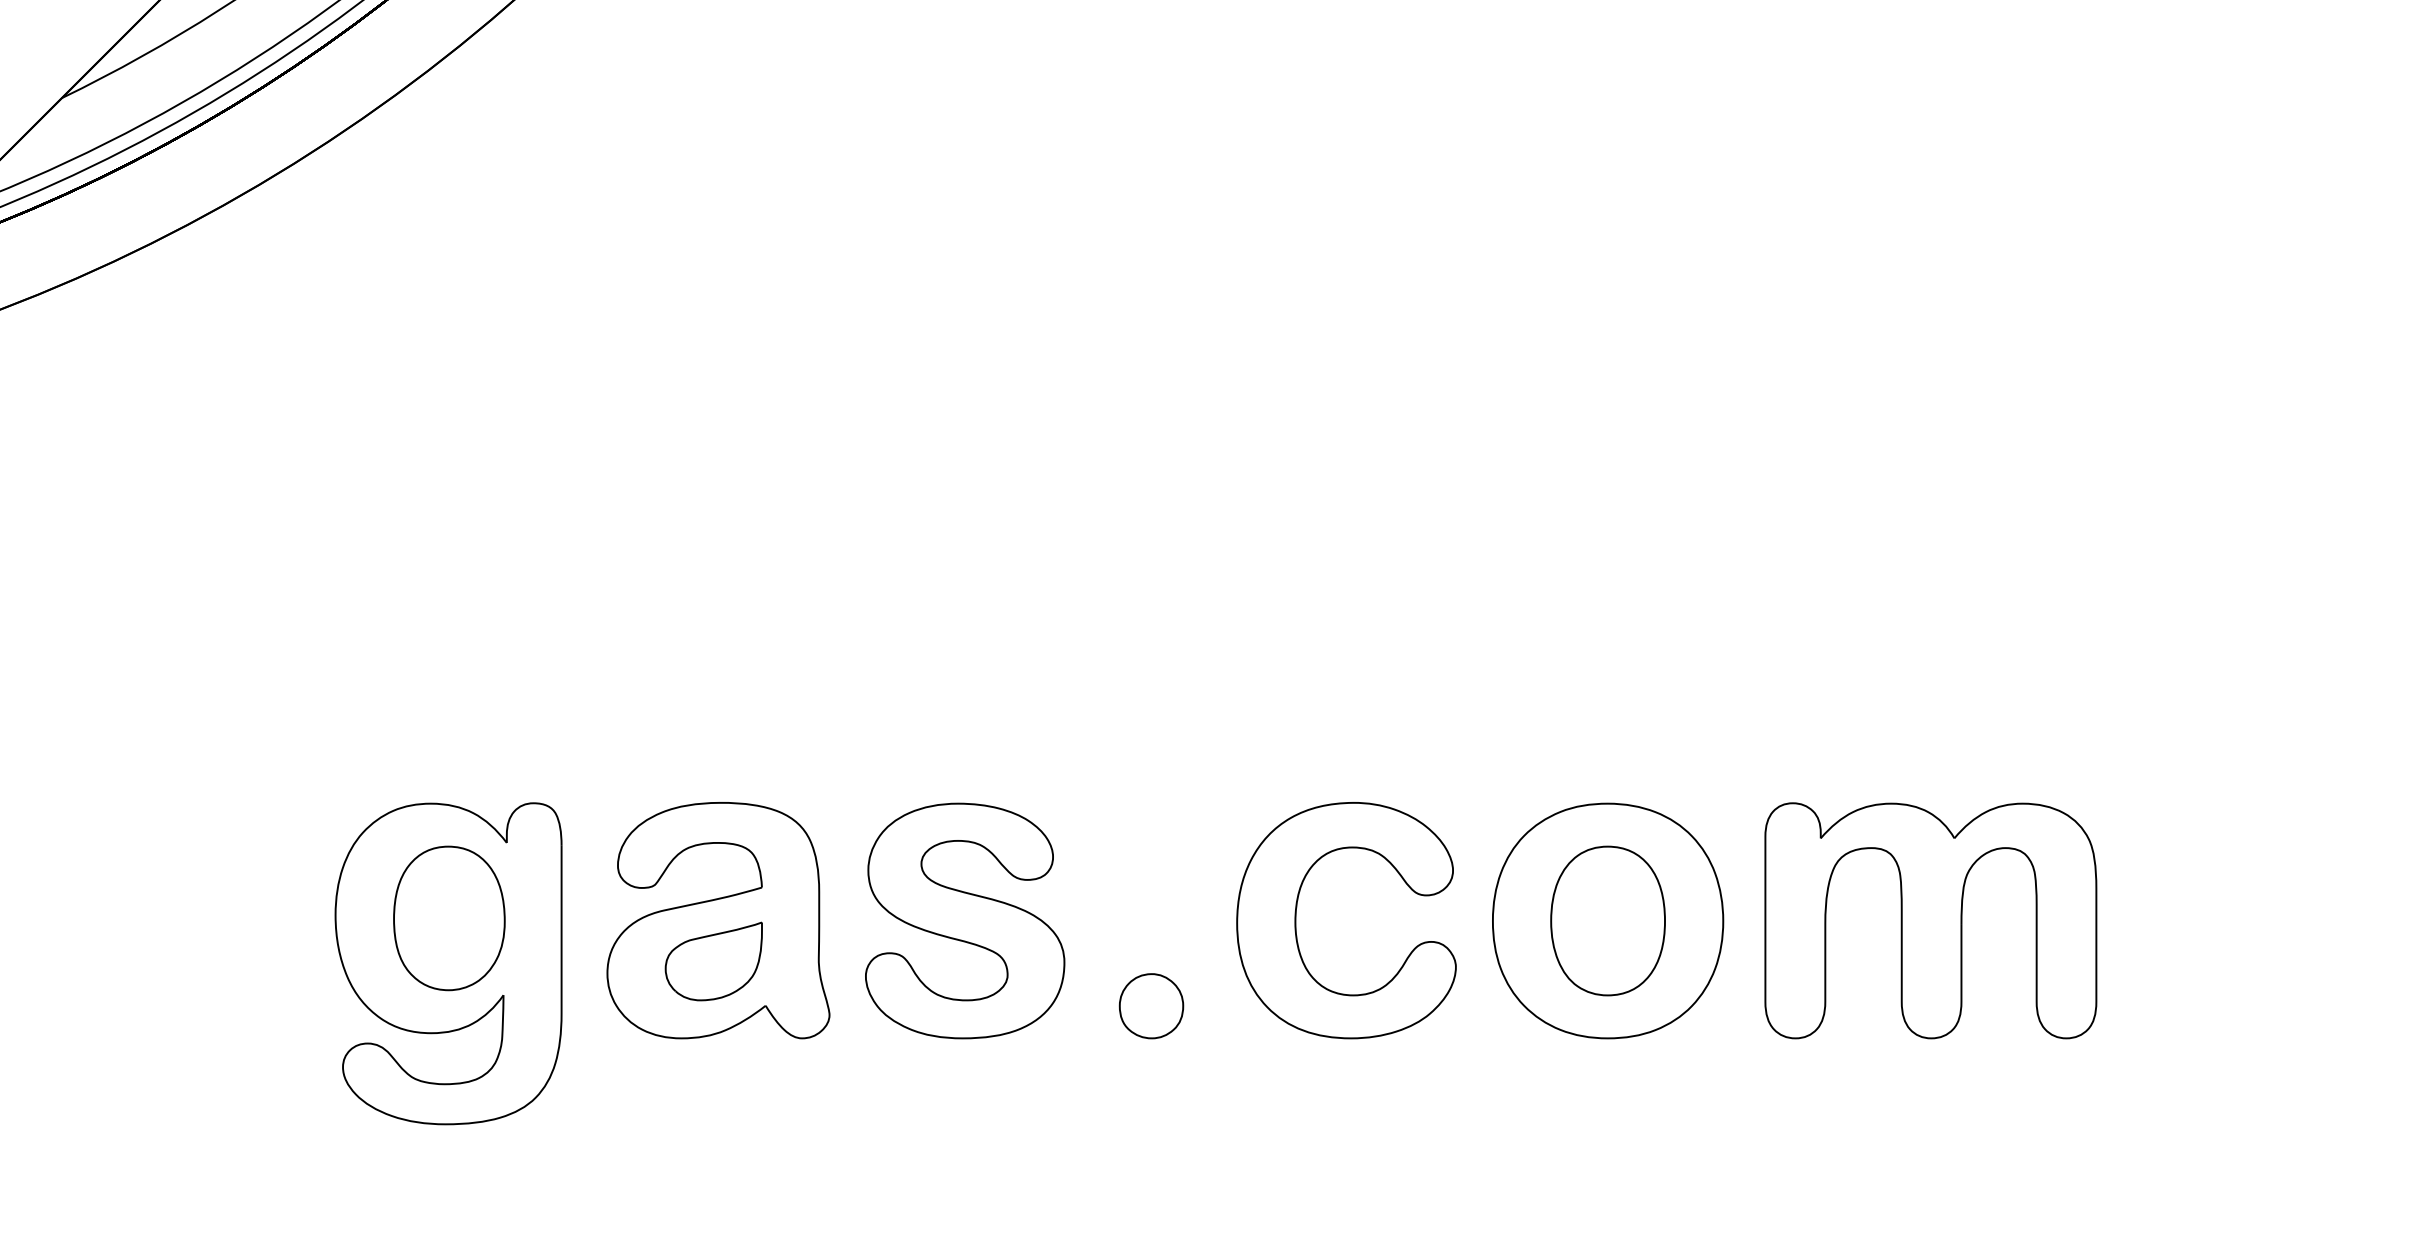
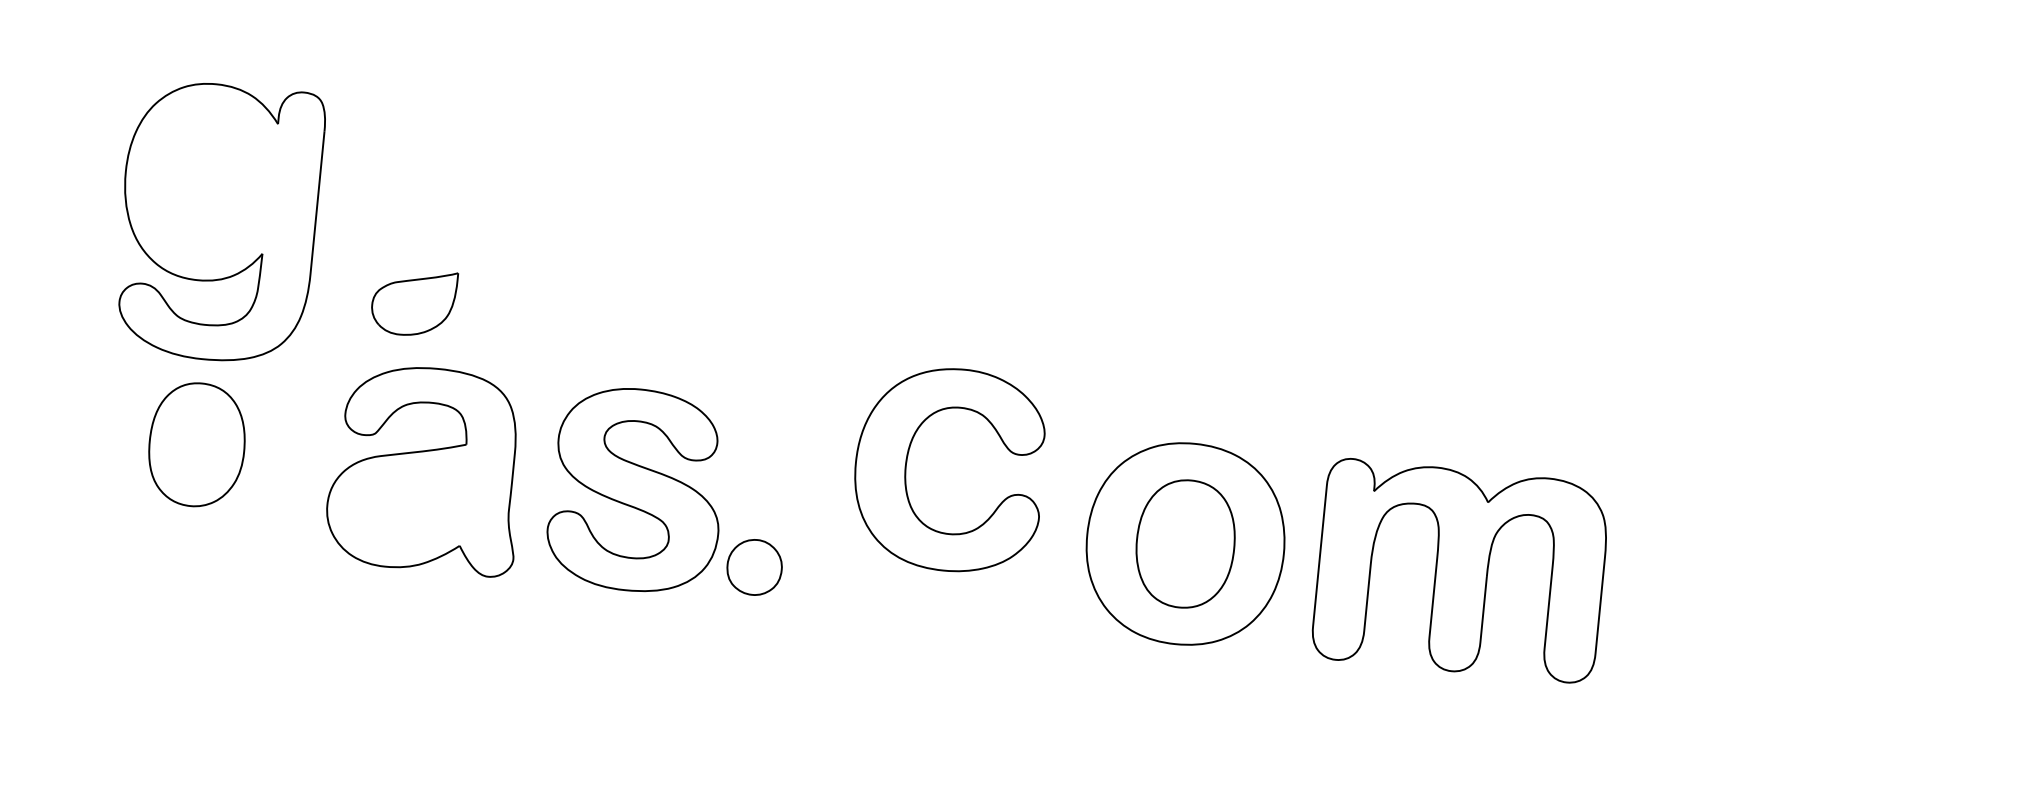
part: (1296, 920) -> (906, 465), moved
part: (713, 961) -> (413, 302), moved
part: (448, 963) -> (218, 222), moved
part: (1151, 1006) -> (754, 567), moved

